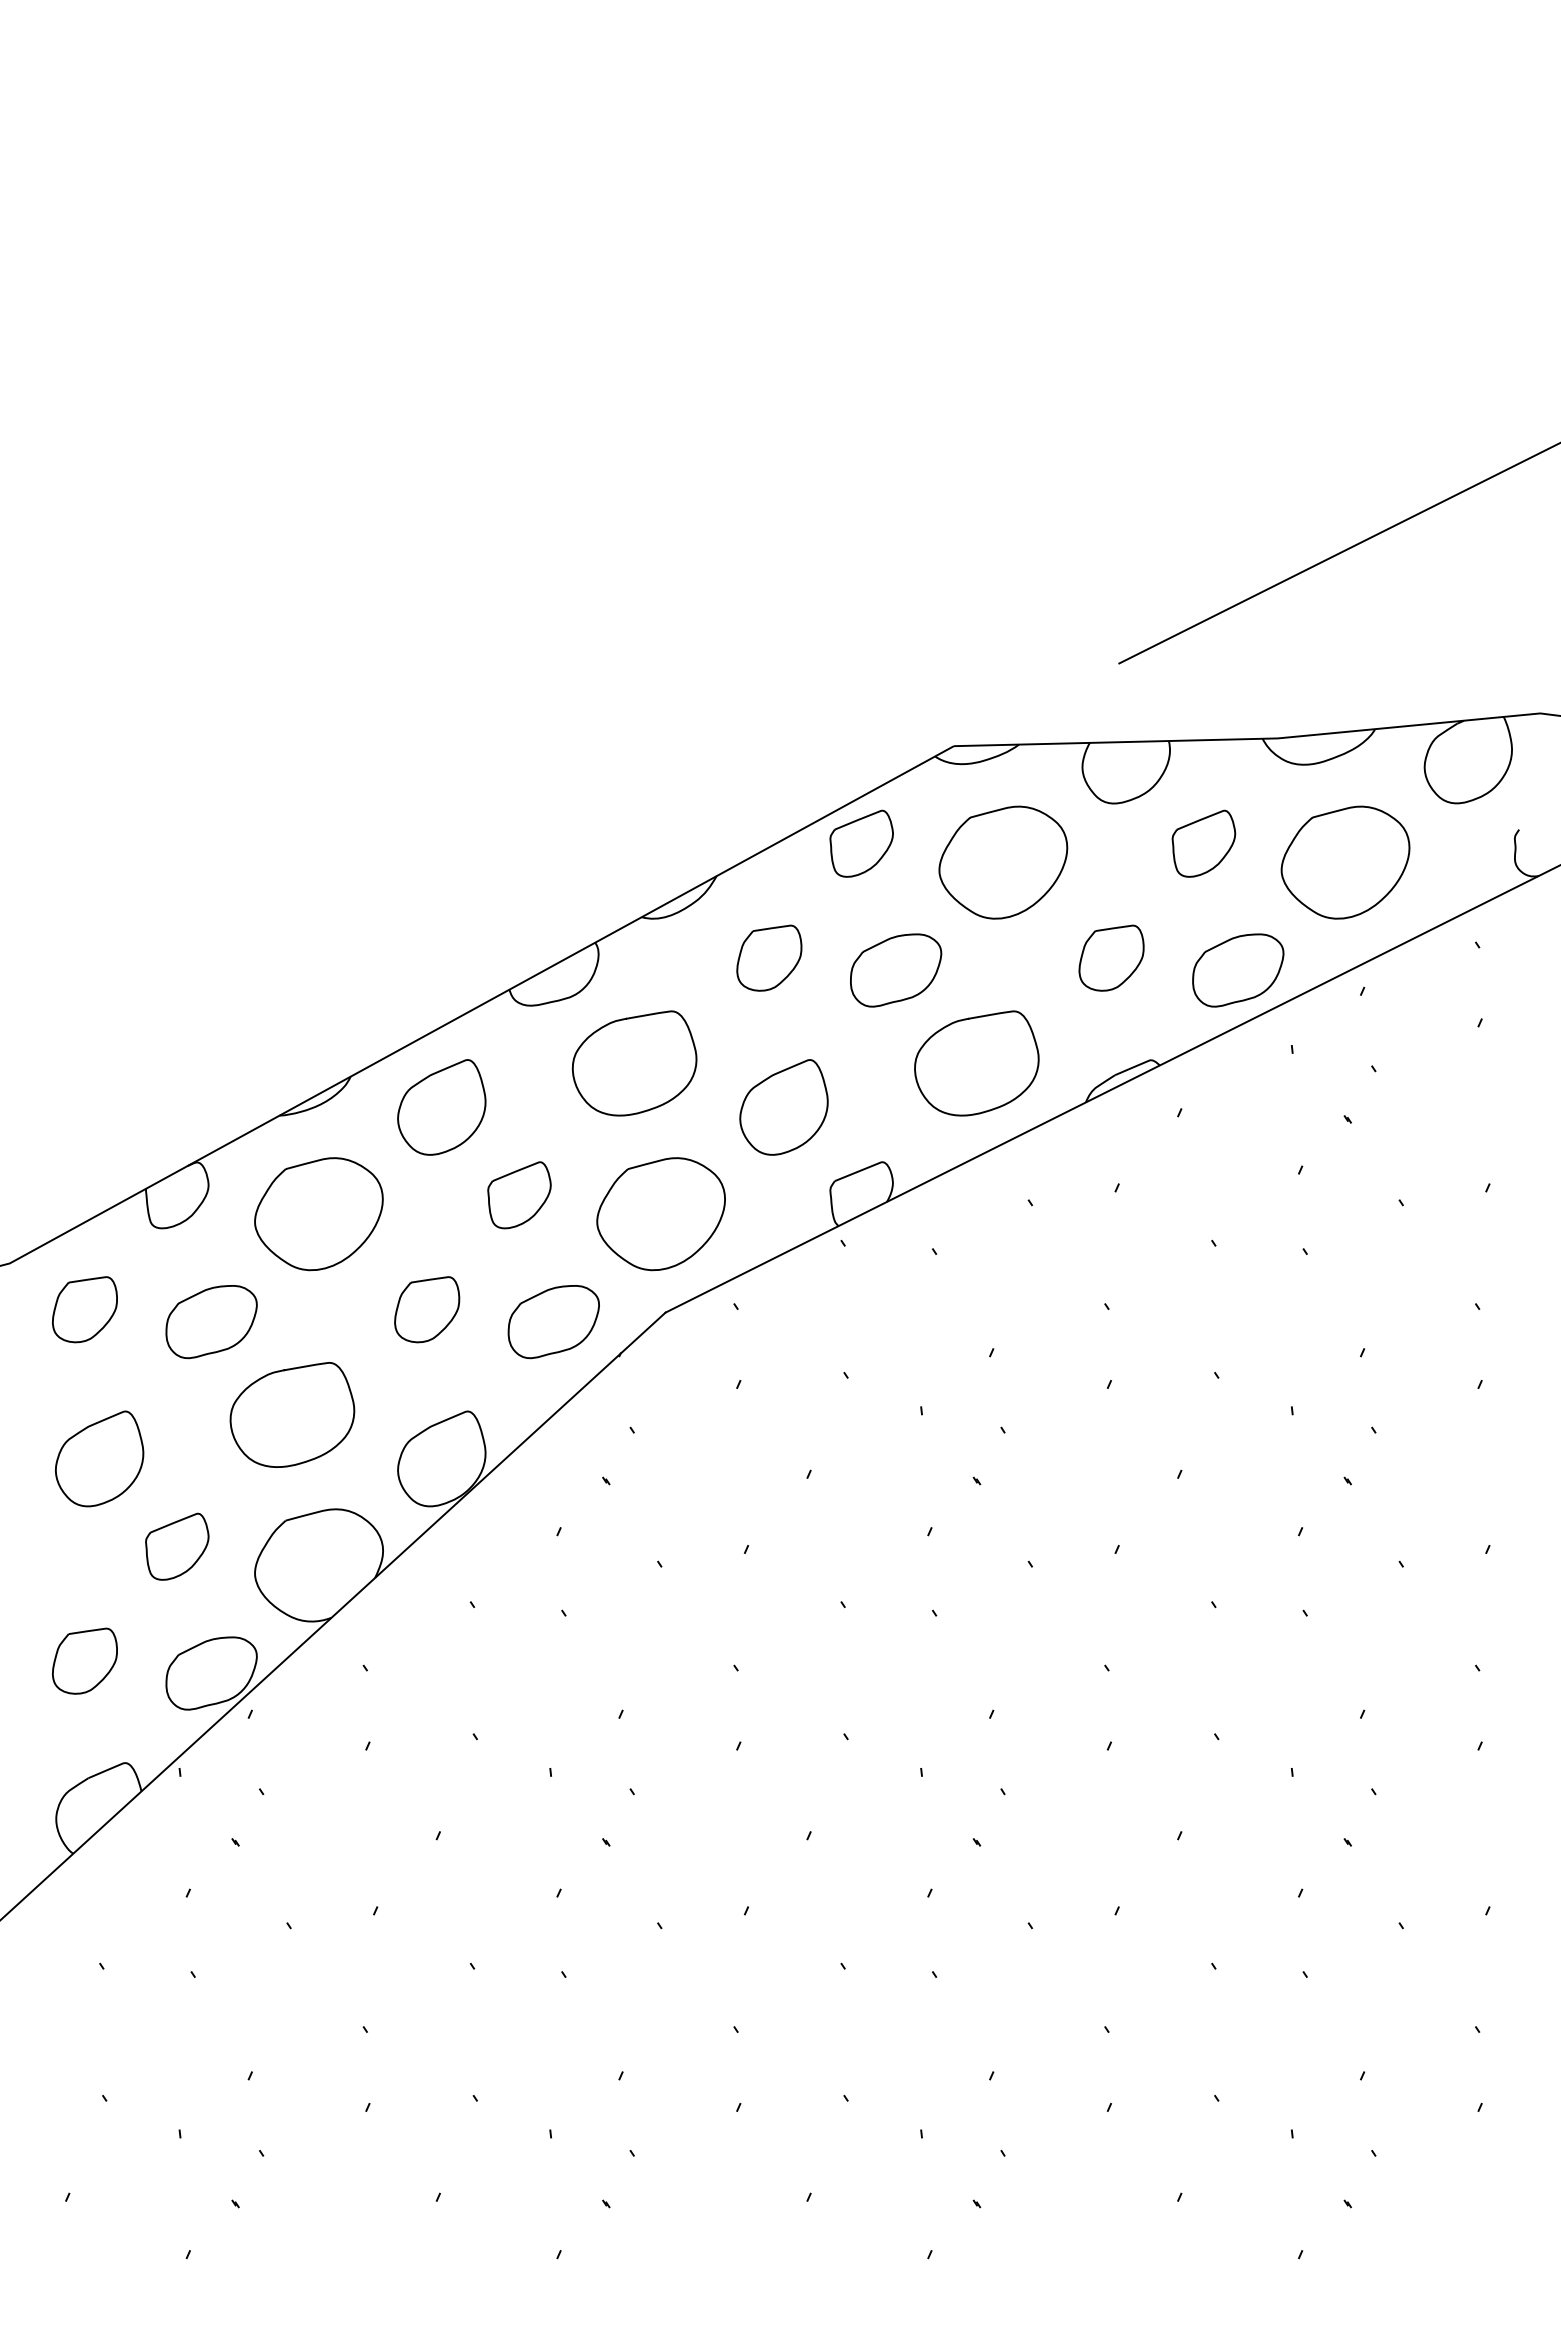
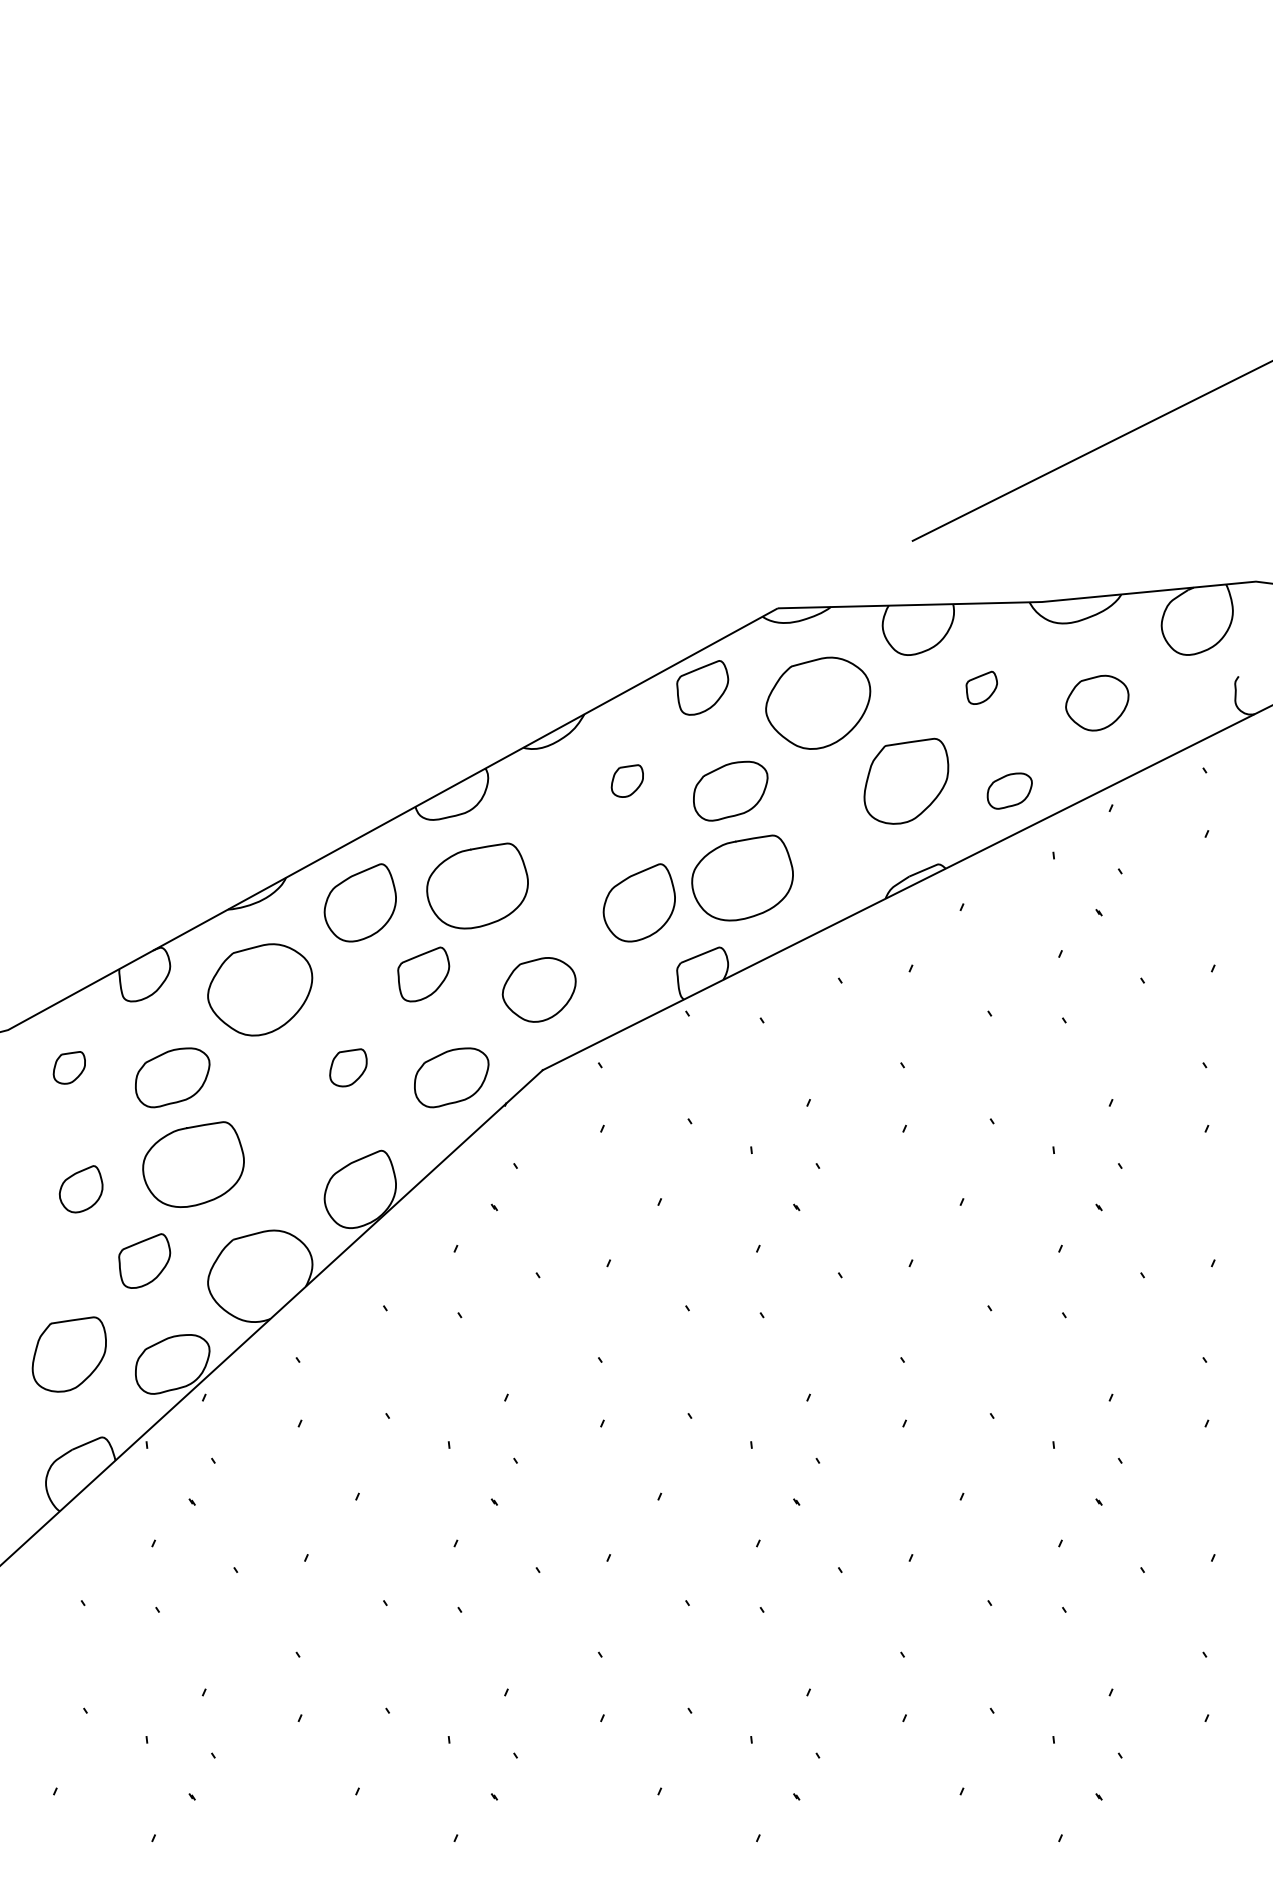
part: (1203, 843) -> (981, 687), size x0.6
part: (1345, 861) -> (1097, 702), size x0.6
part: (769, 957) -> (627, 780), size x0.6
part: (1111, 957) -> (906, 780), size x1.6
part: (1237, 969) -> (1009, 790), size x0.6
curve: (628, 1019) -> (472, 850), moved
curve: (970, 1019) -> (737, 842), moved
part: (661, 1213) -> (539, 989), size x0.7
part: (85, 1309) -> (69, 1067), size x0.6
part: (427, 1309) -> (348, 1067), size x0.7
curve: (283, 1371) -> (186, 1129), moved
part: (98, 1457) -> (80, 1188), size x0.6
part: (85, 1660) -> (69, 1353), size x1.4

